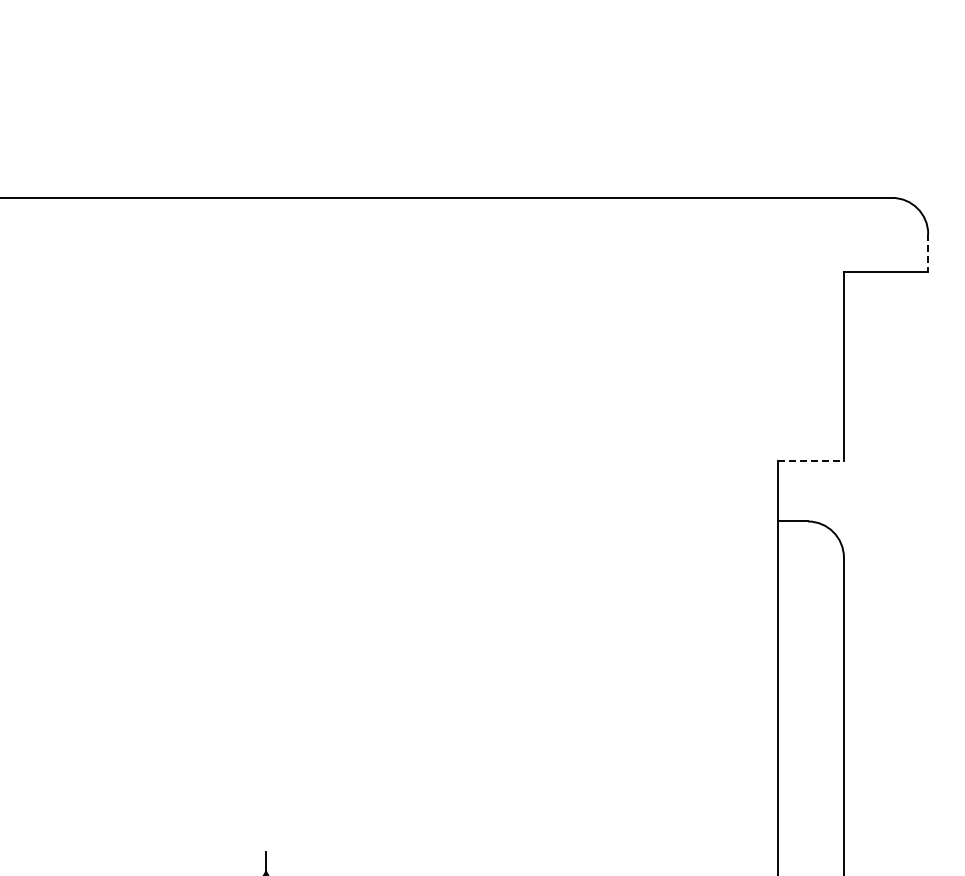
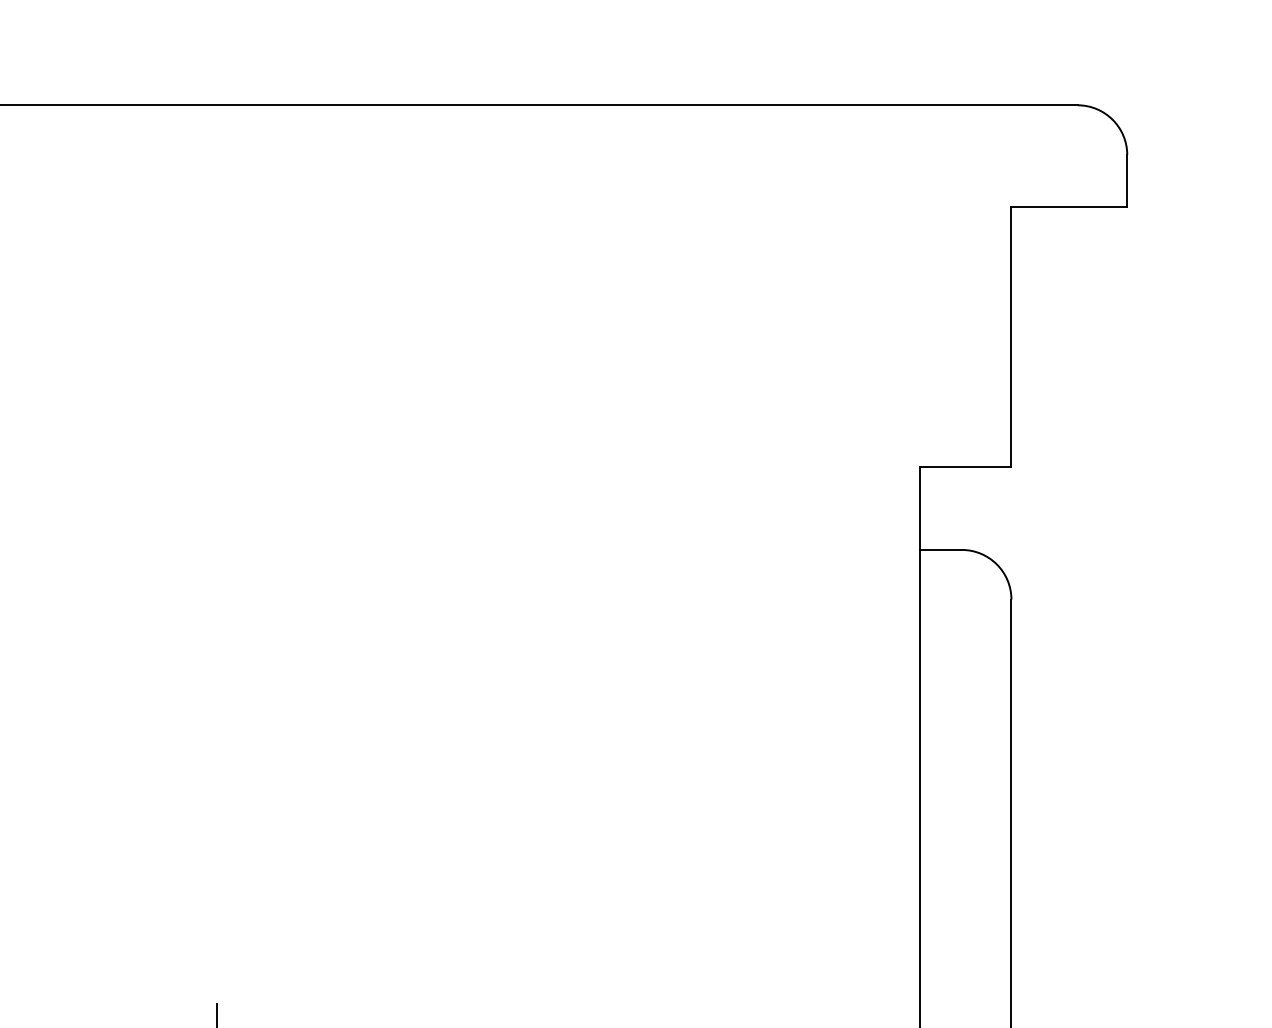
line: (928, 252) -> (1127, 180), dashed -> solid
line: (811, 461) -> (966, 467), dashed -> solid

